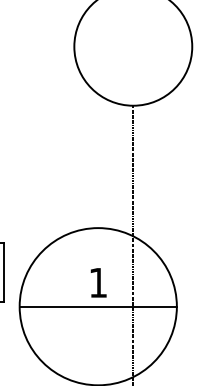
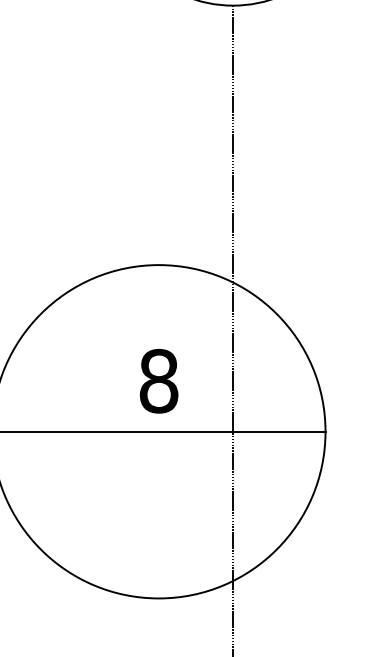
text: (98, 282) -> (159, 380), 1 -> 8

